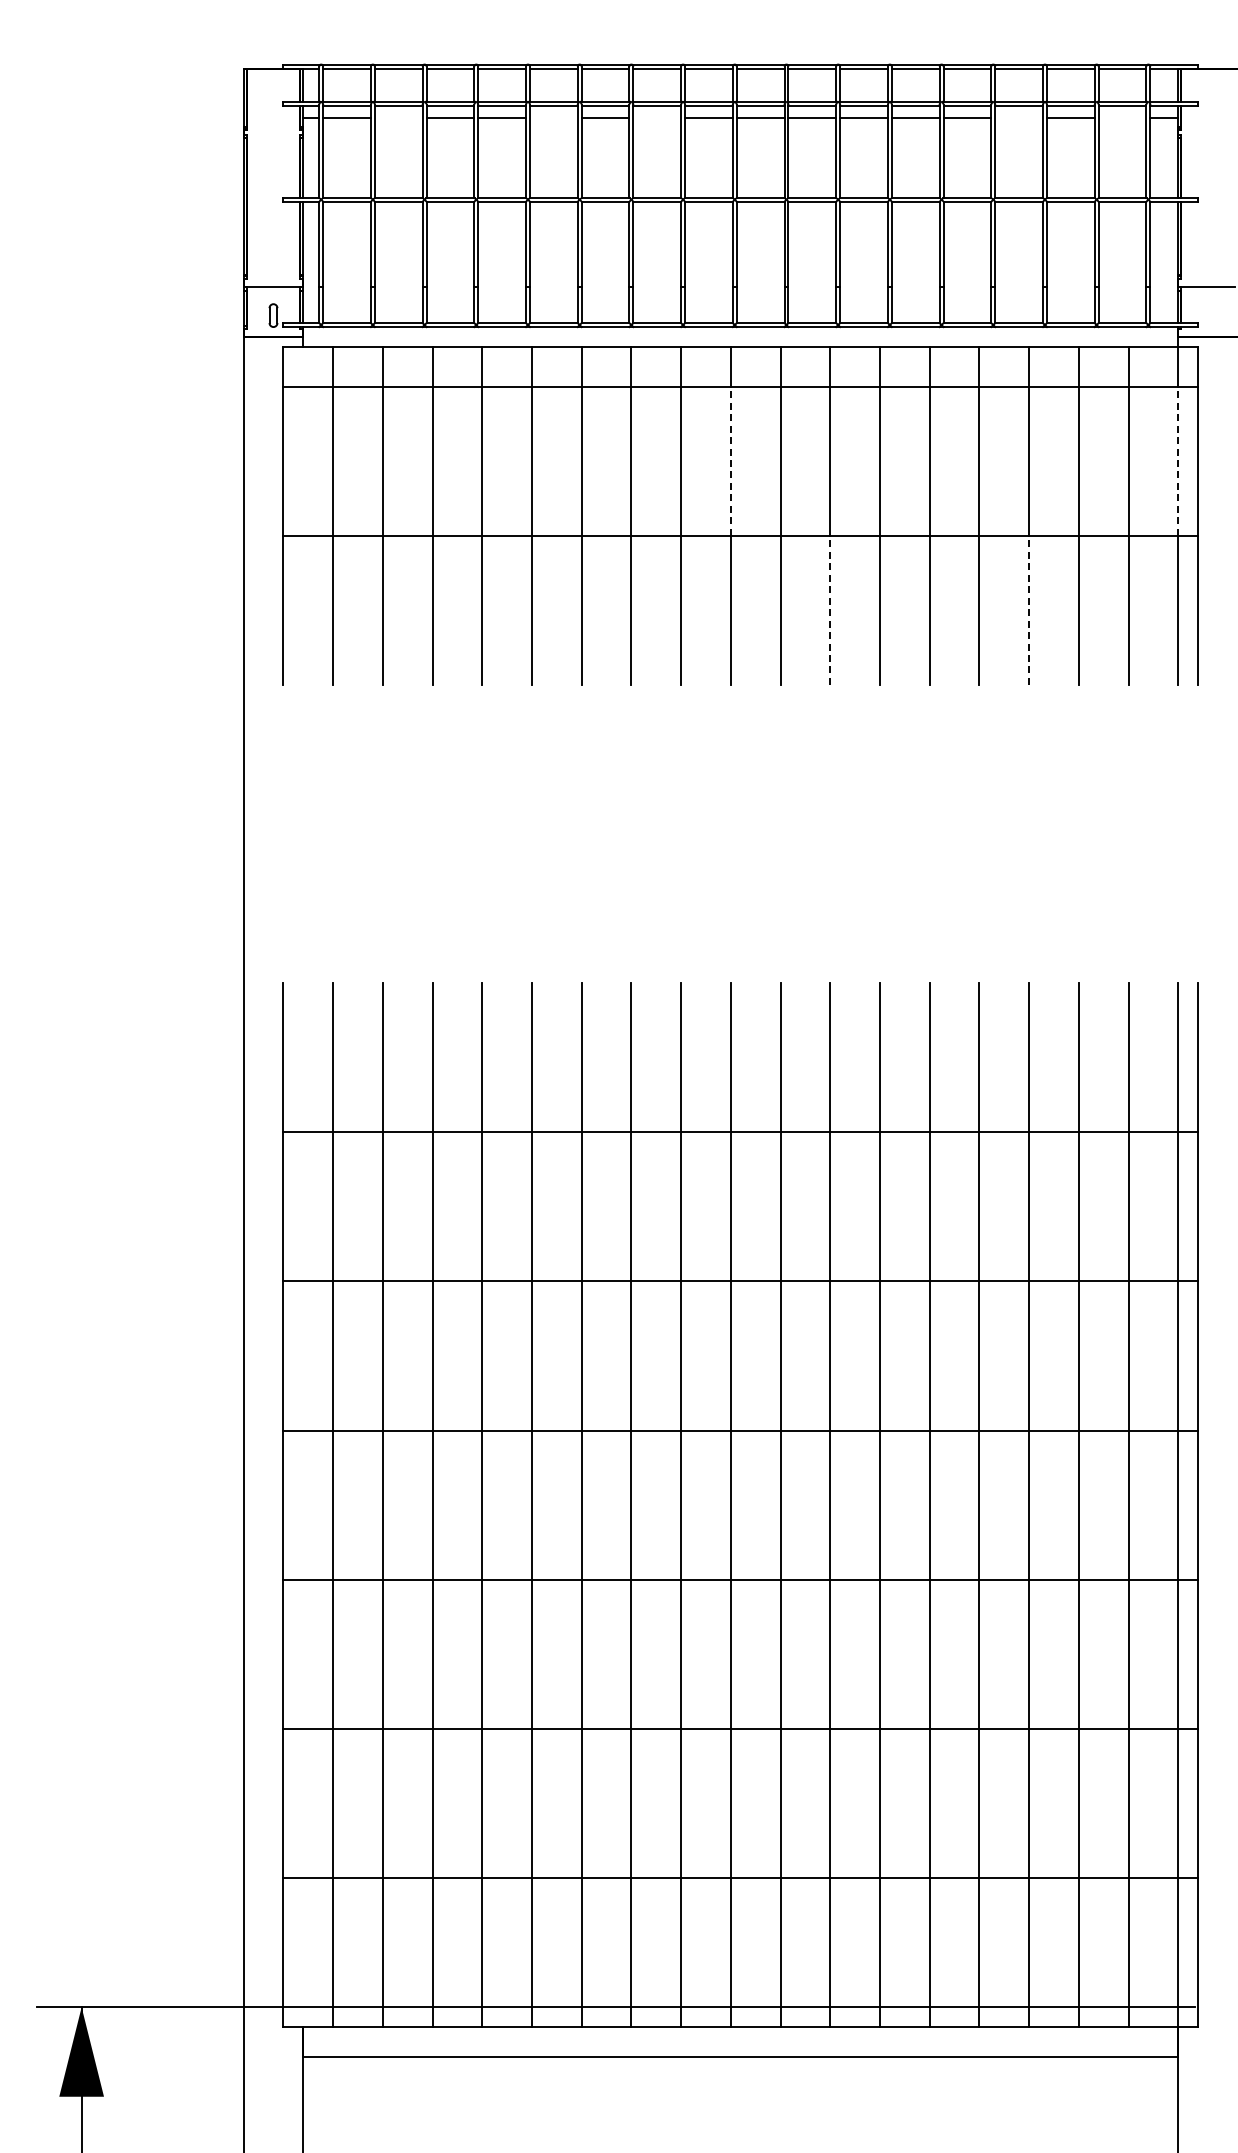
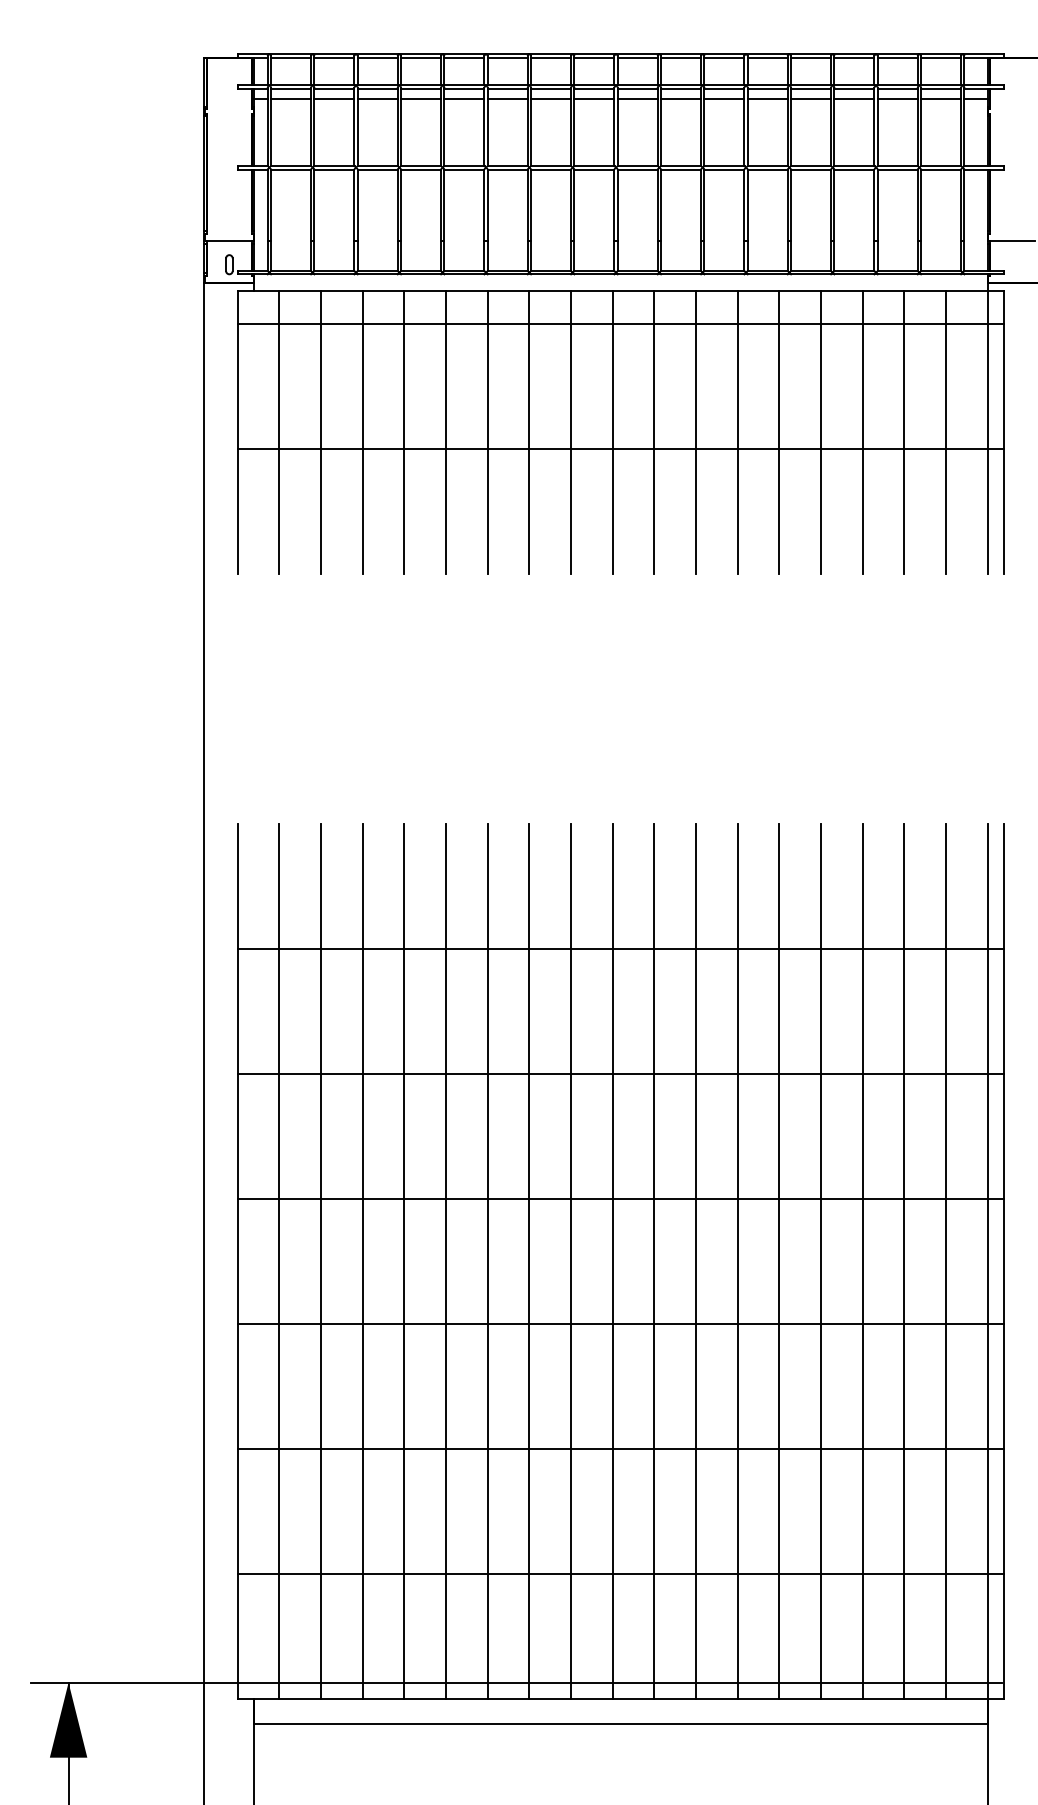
line: (398, 118) -> (334, 99), added
line: (553, 118) -> (464, 99), added
line: (657, 118) -> (551, 99), added
line: (1019, 118) -> (854, 99), added
line: (1122, 118) -> (941, 99), added
line: (730, 461) -> (612, 387), dashed -> solid
line: (1178, 461) -> (987, 387), dashed -> solid
line: (830, 610) -> (696, 511), dashed -> solid
line: (1029, 610) -> (863, 511), dashed -> solid

